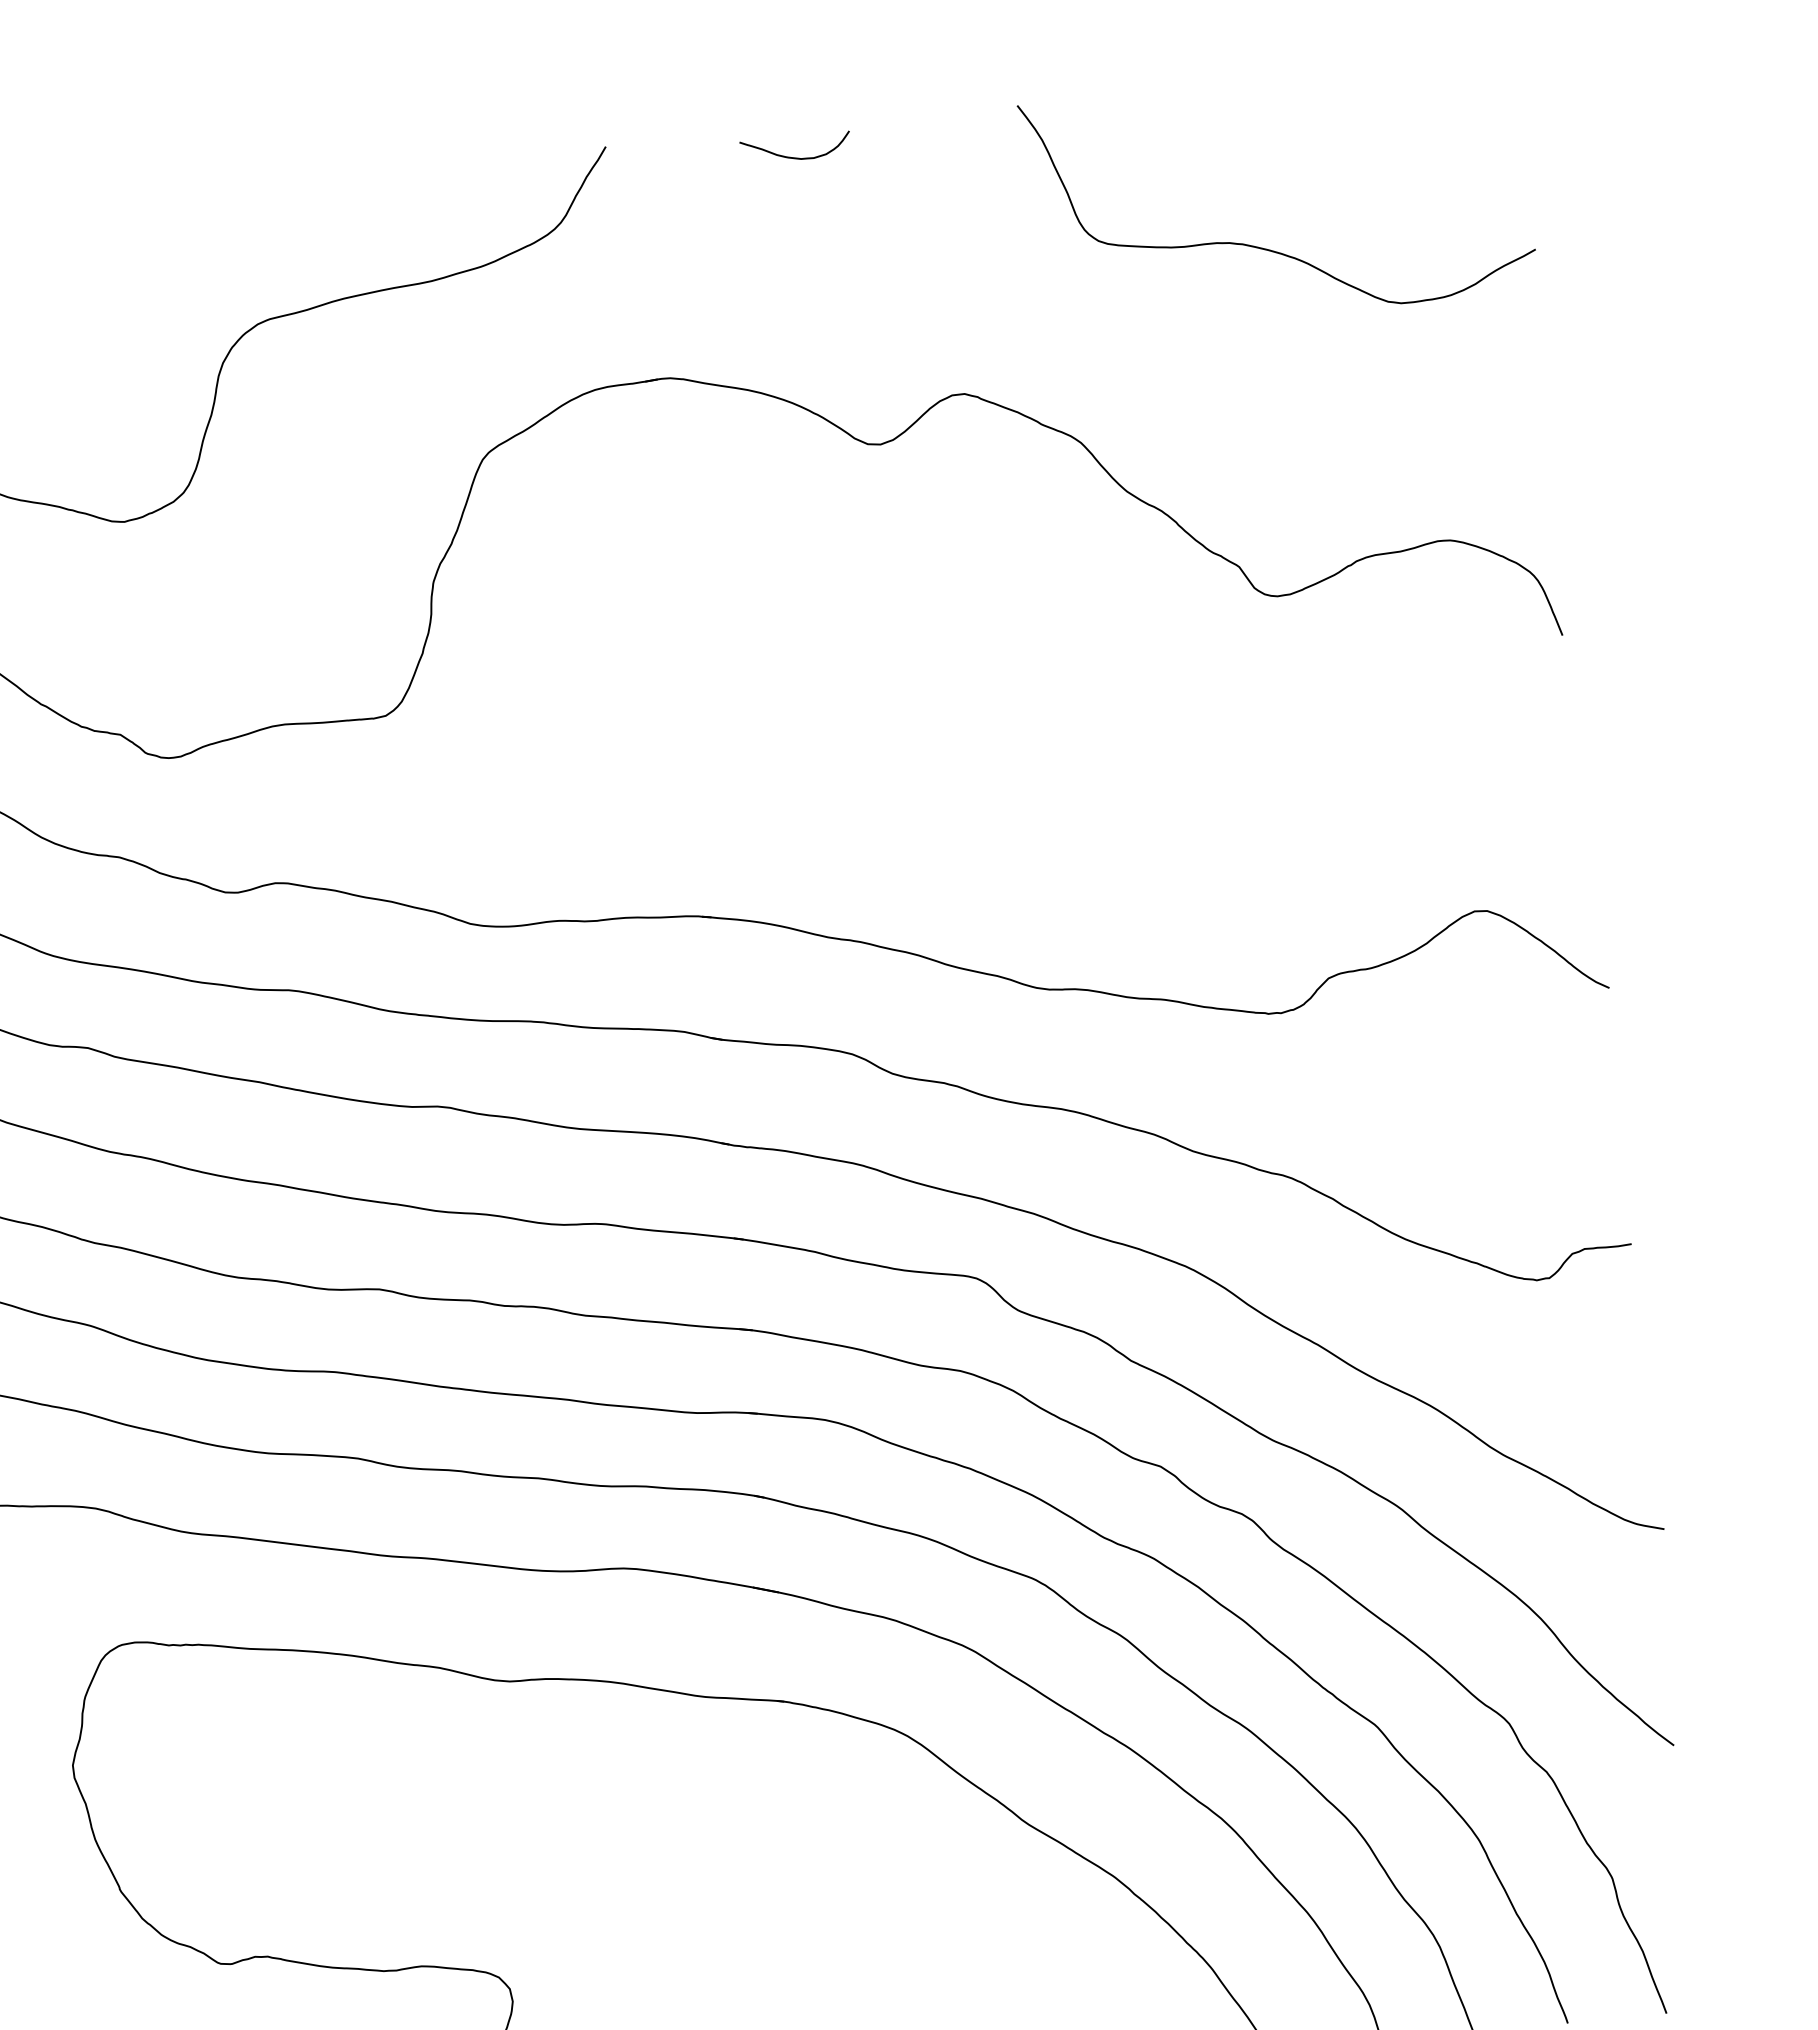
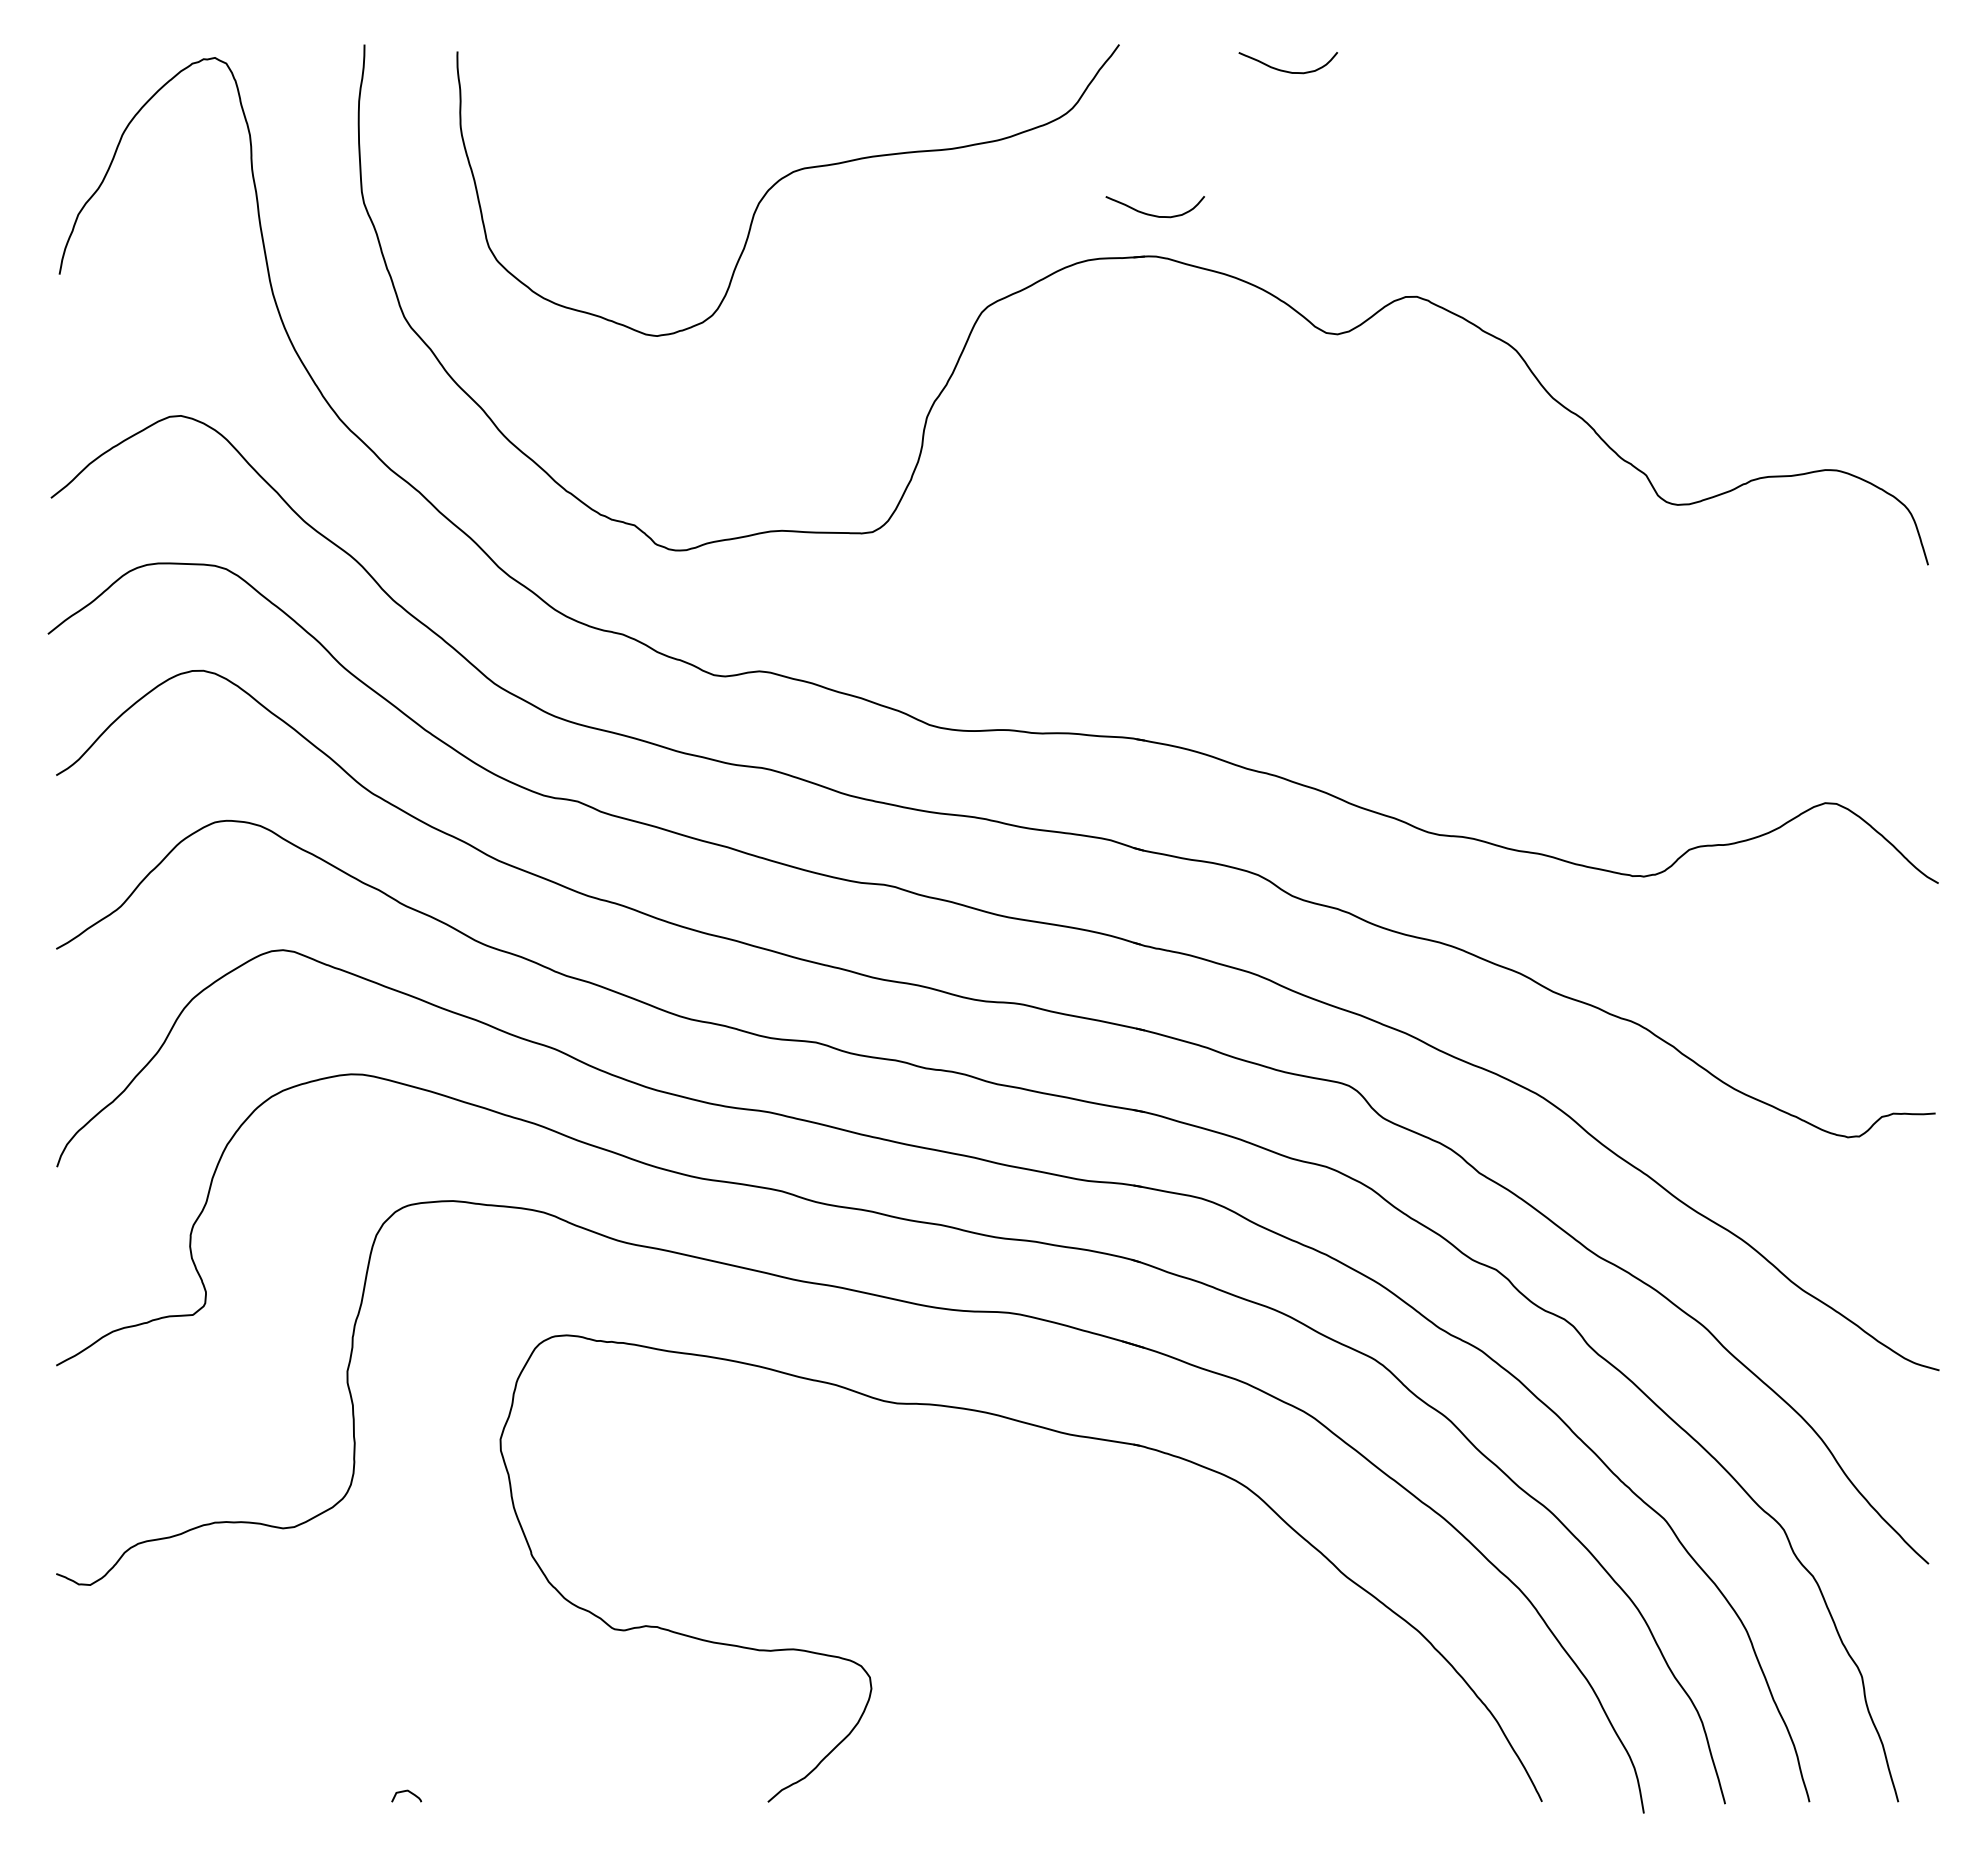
curve: (1264, 248) -> (1697, 193), removed
curve: (662, 331) -> (1153, 214), added

